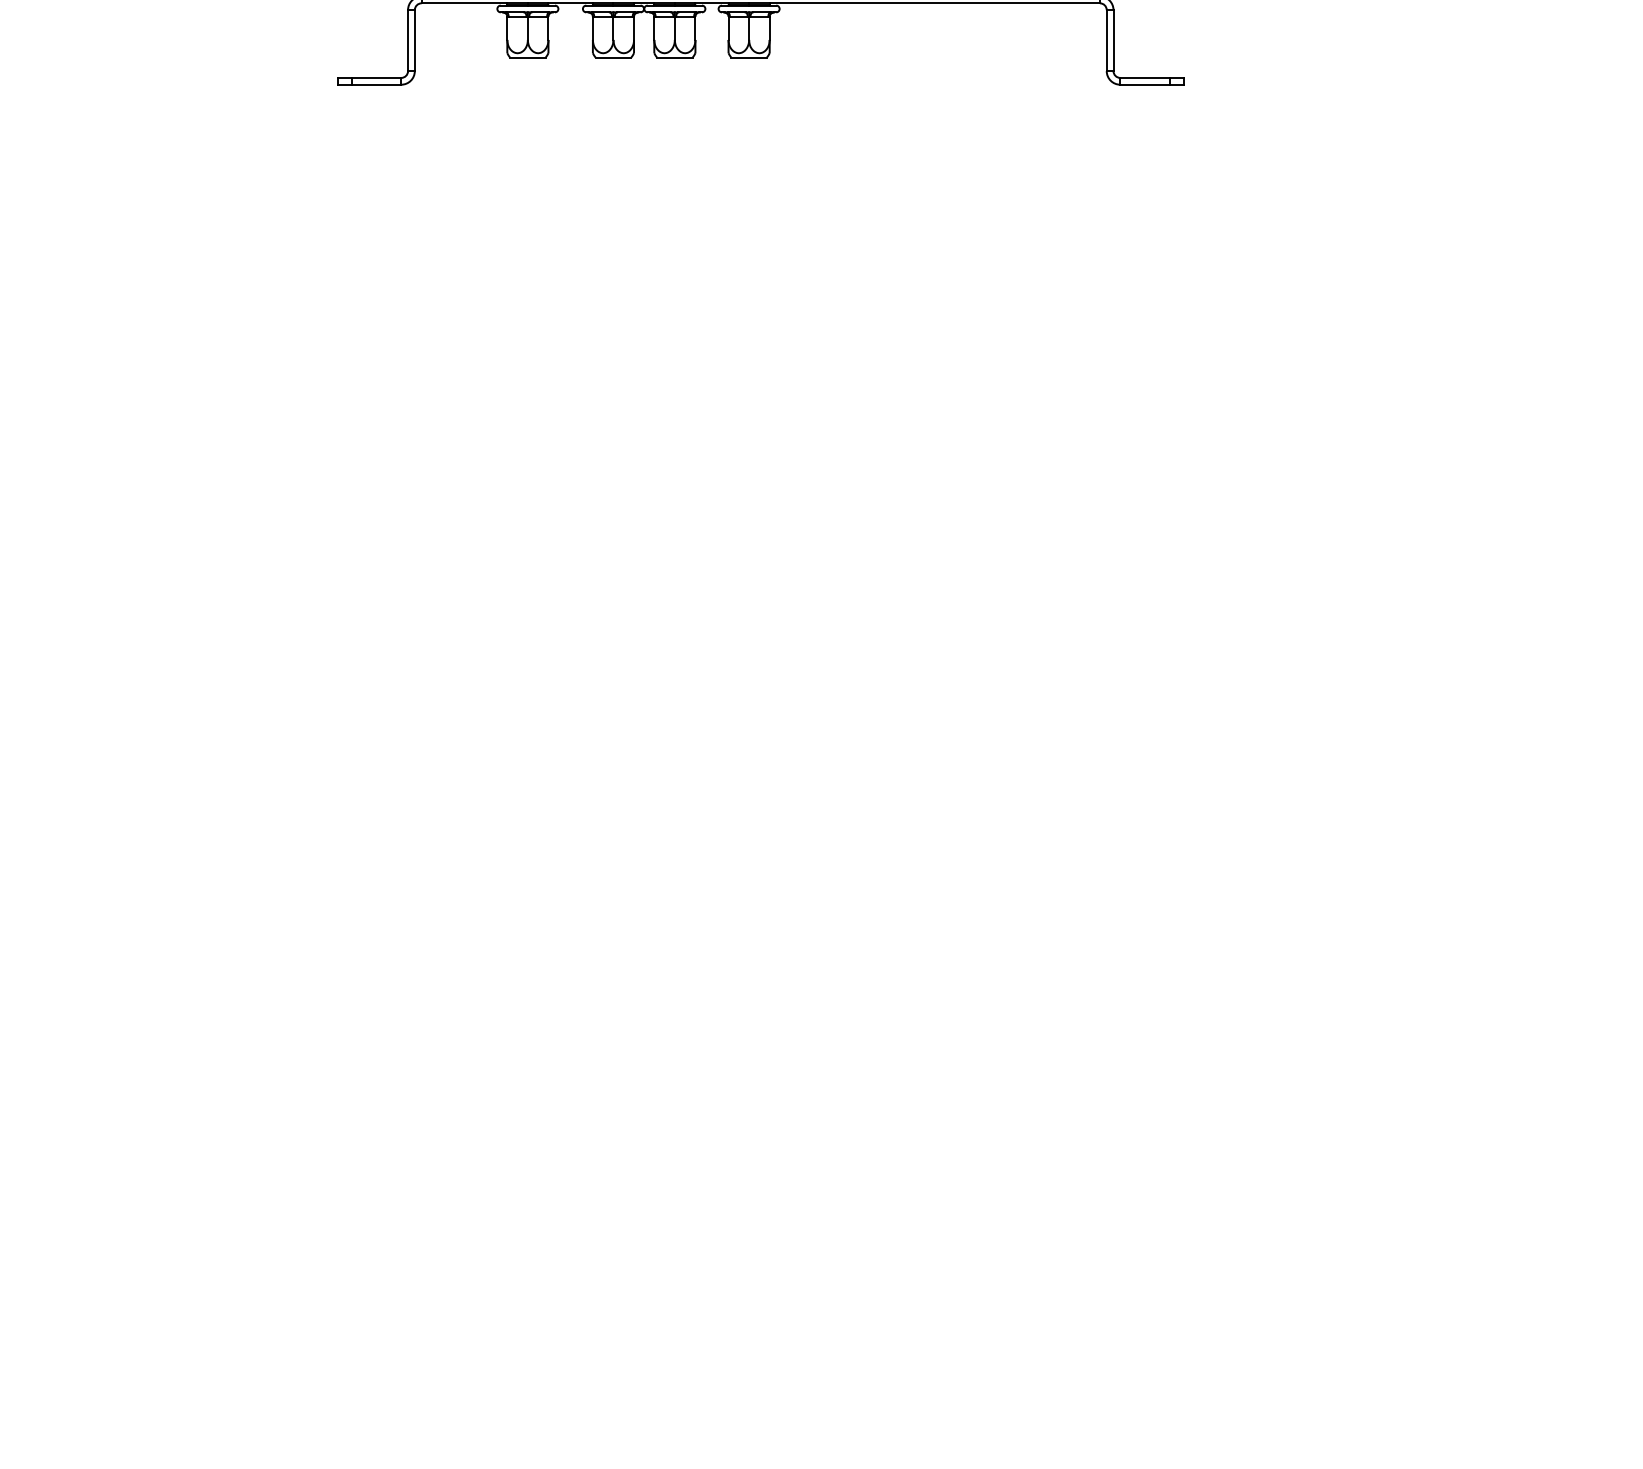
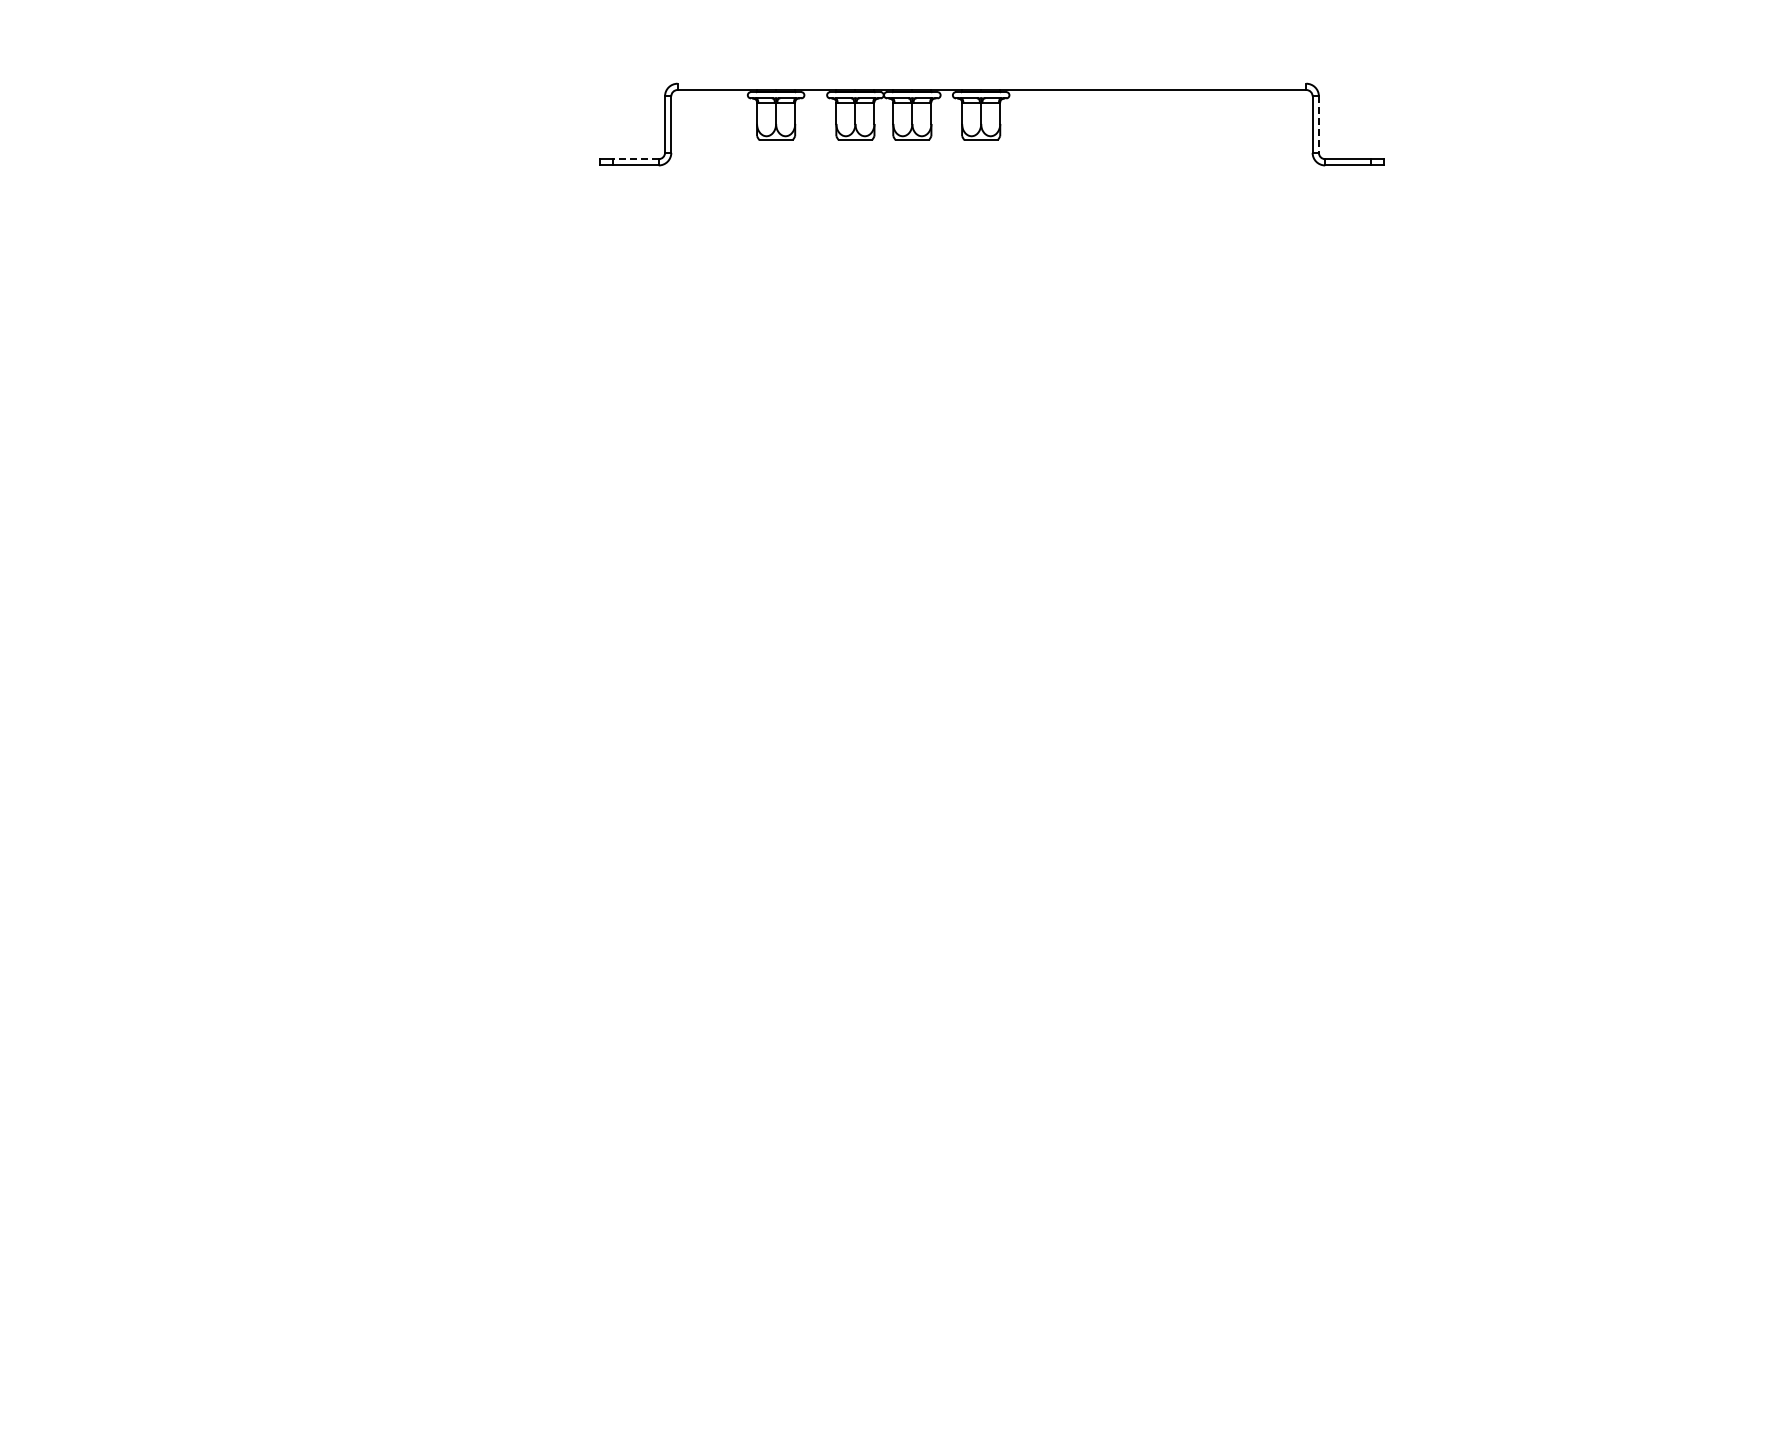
line: (1113, 41) -> (1318, 125), solid -> dashed
line: (376, 78) -> (635, 159), solid -> dashed

